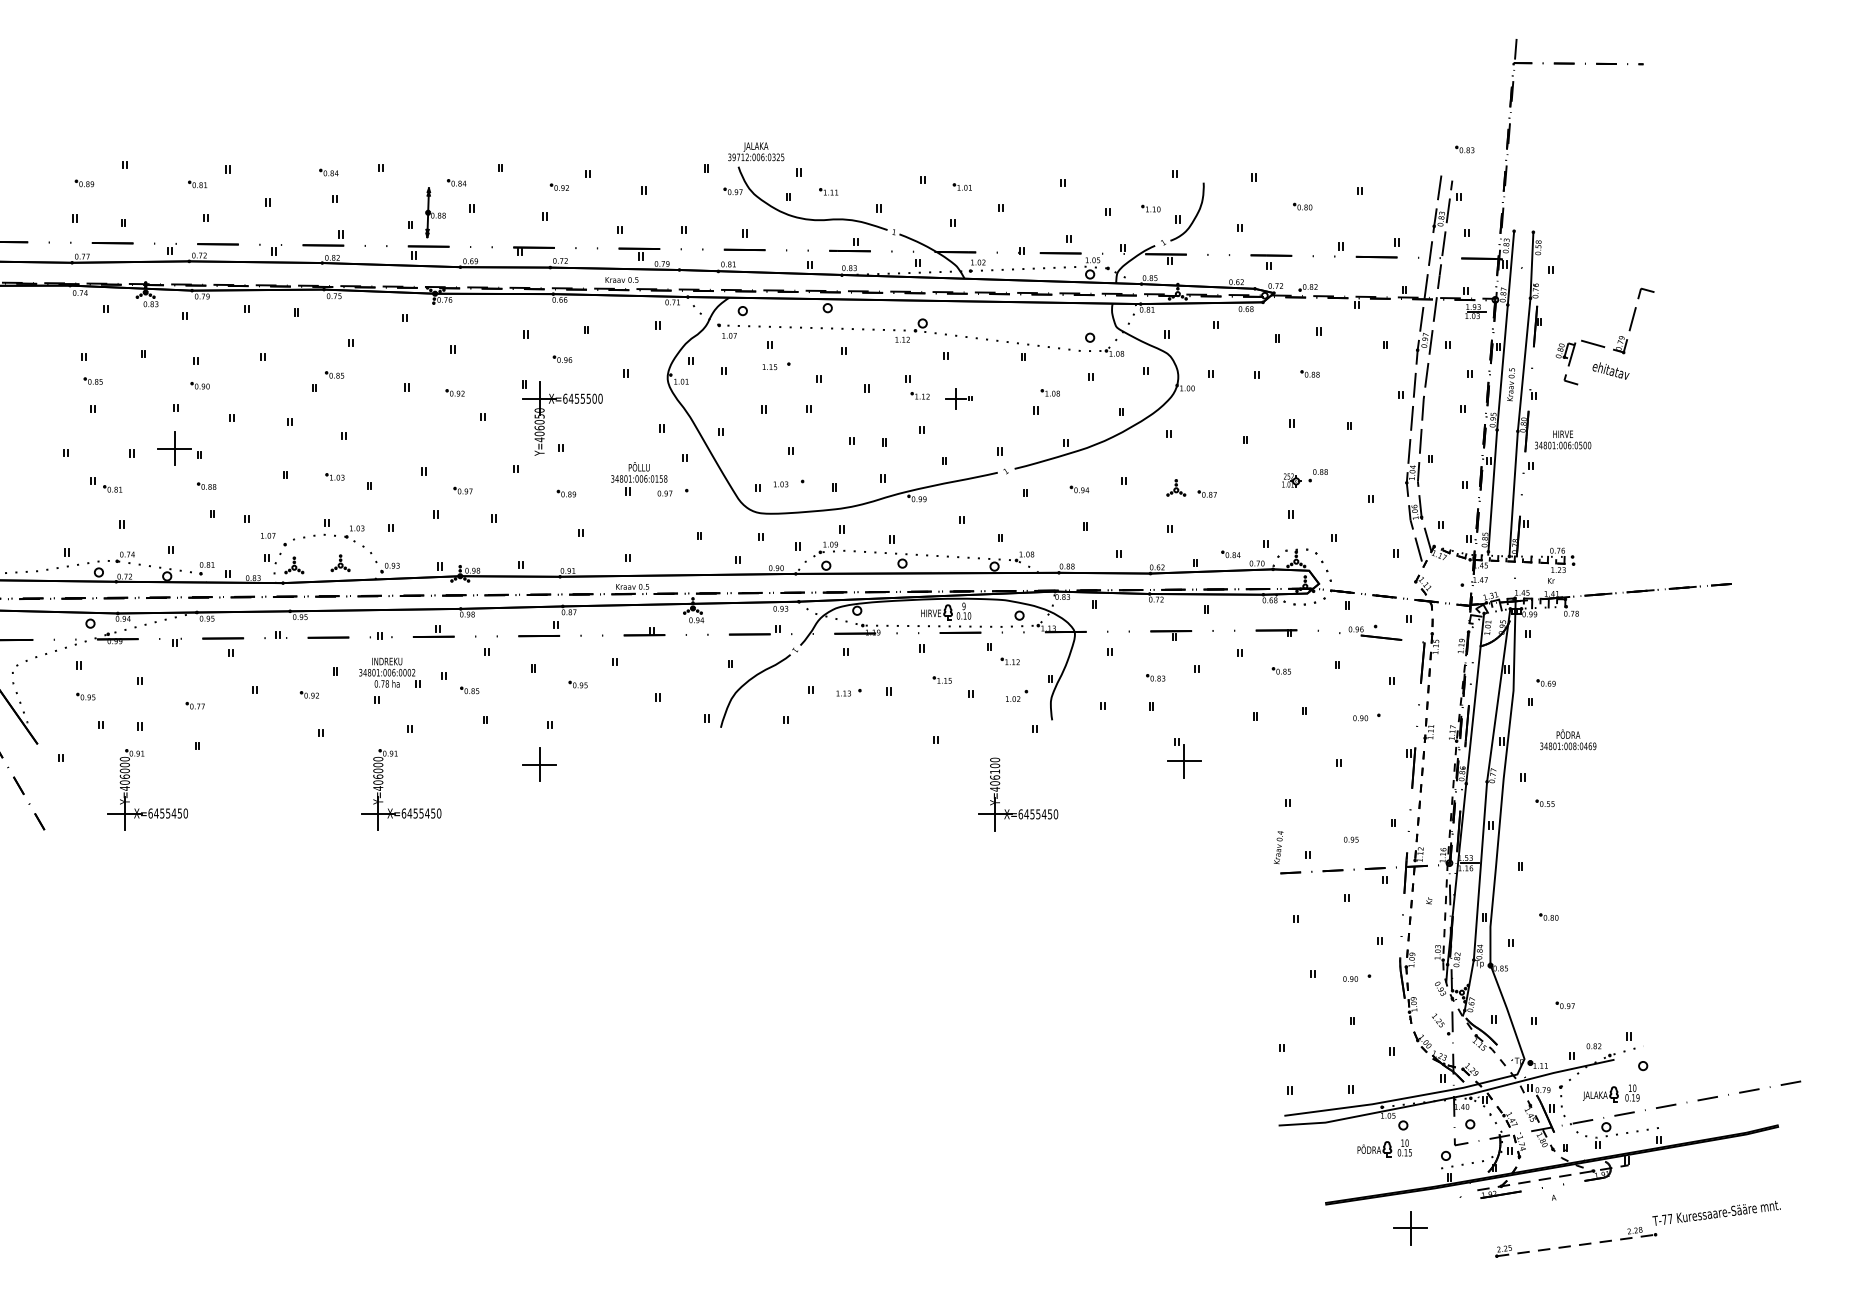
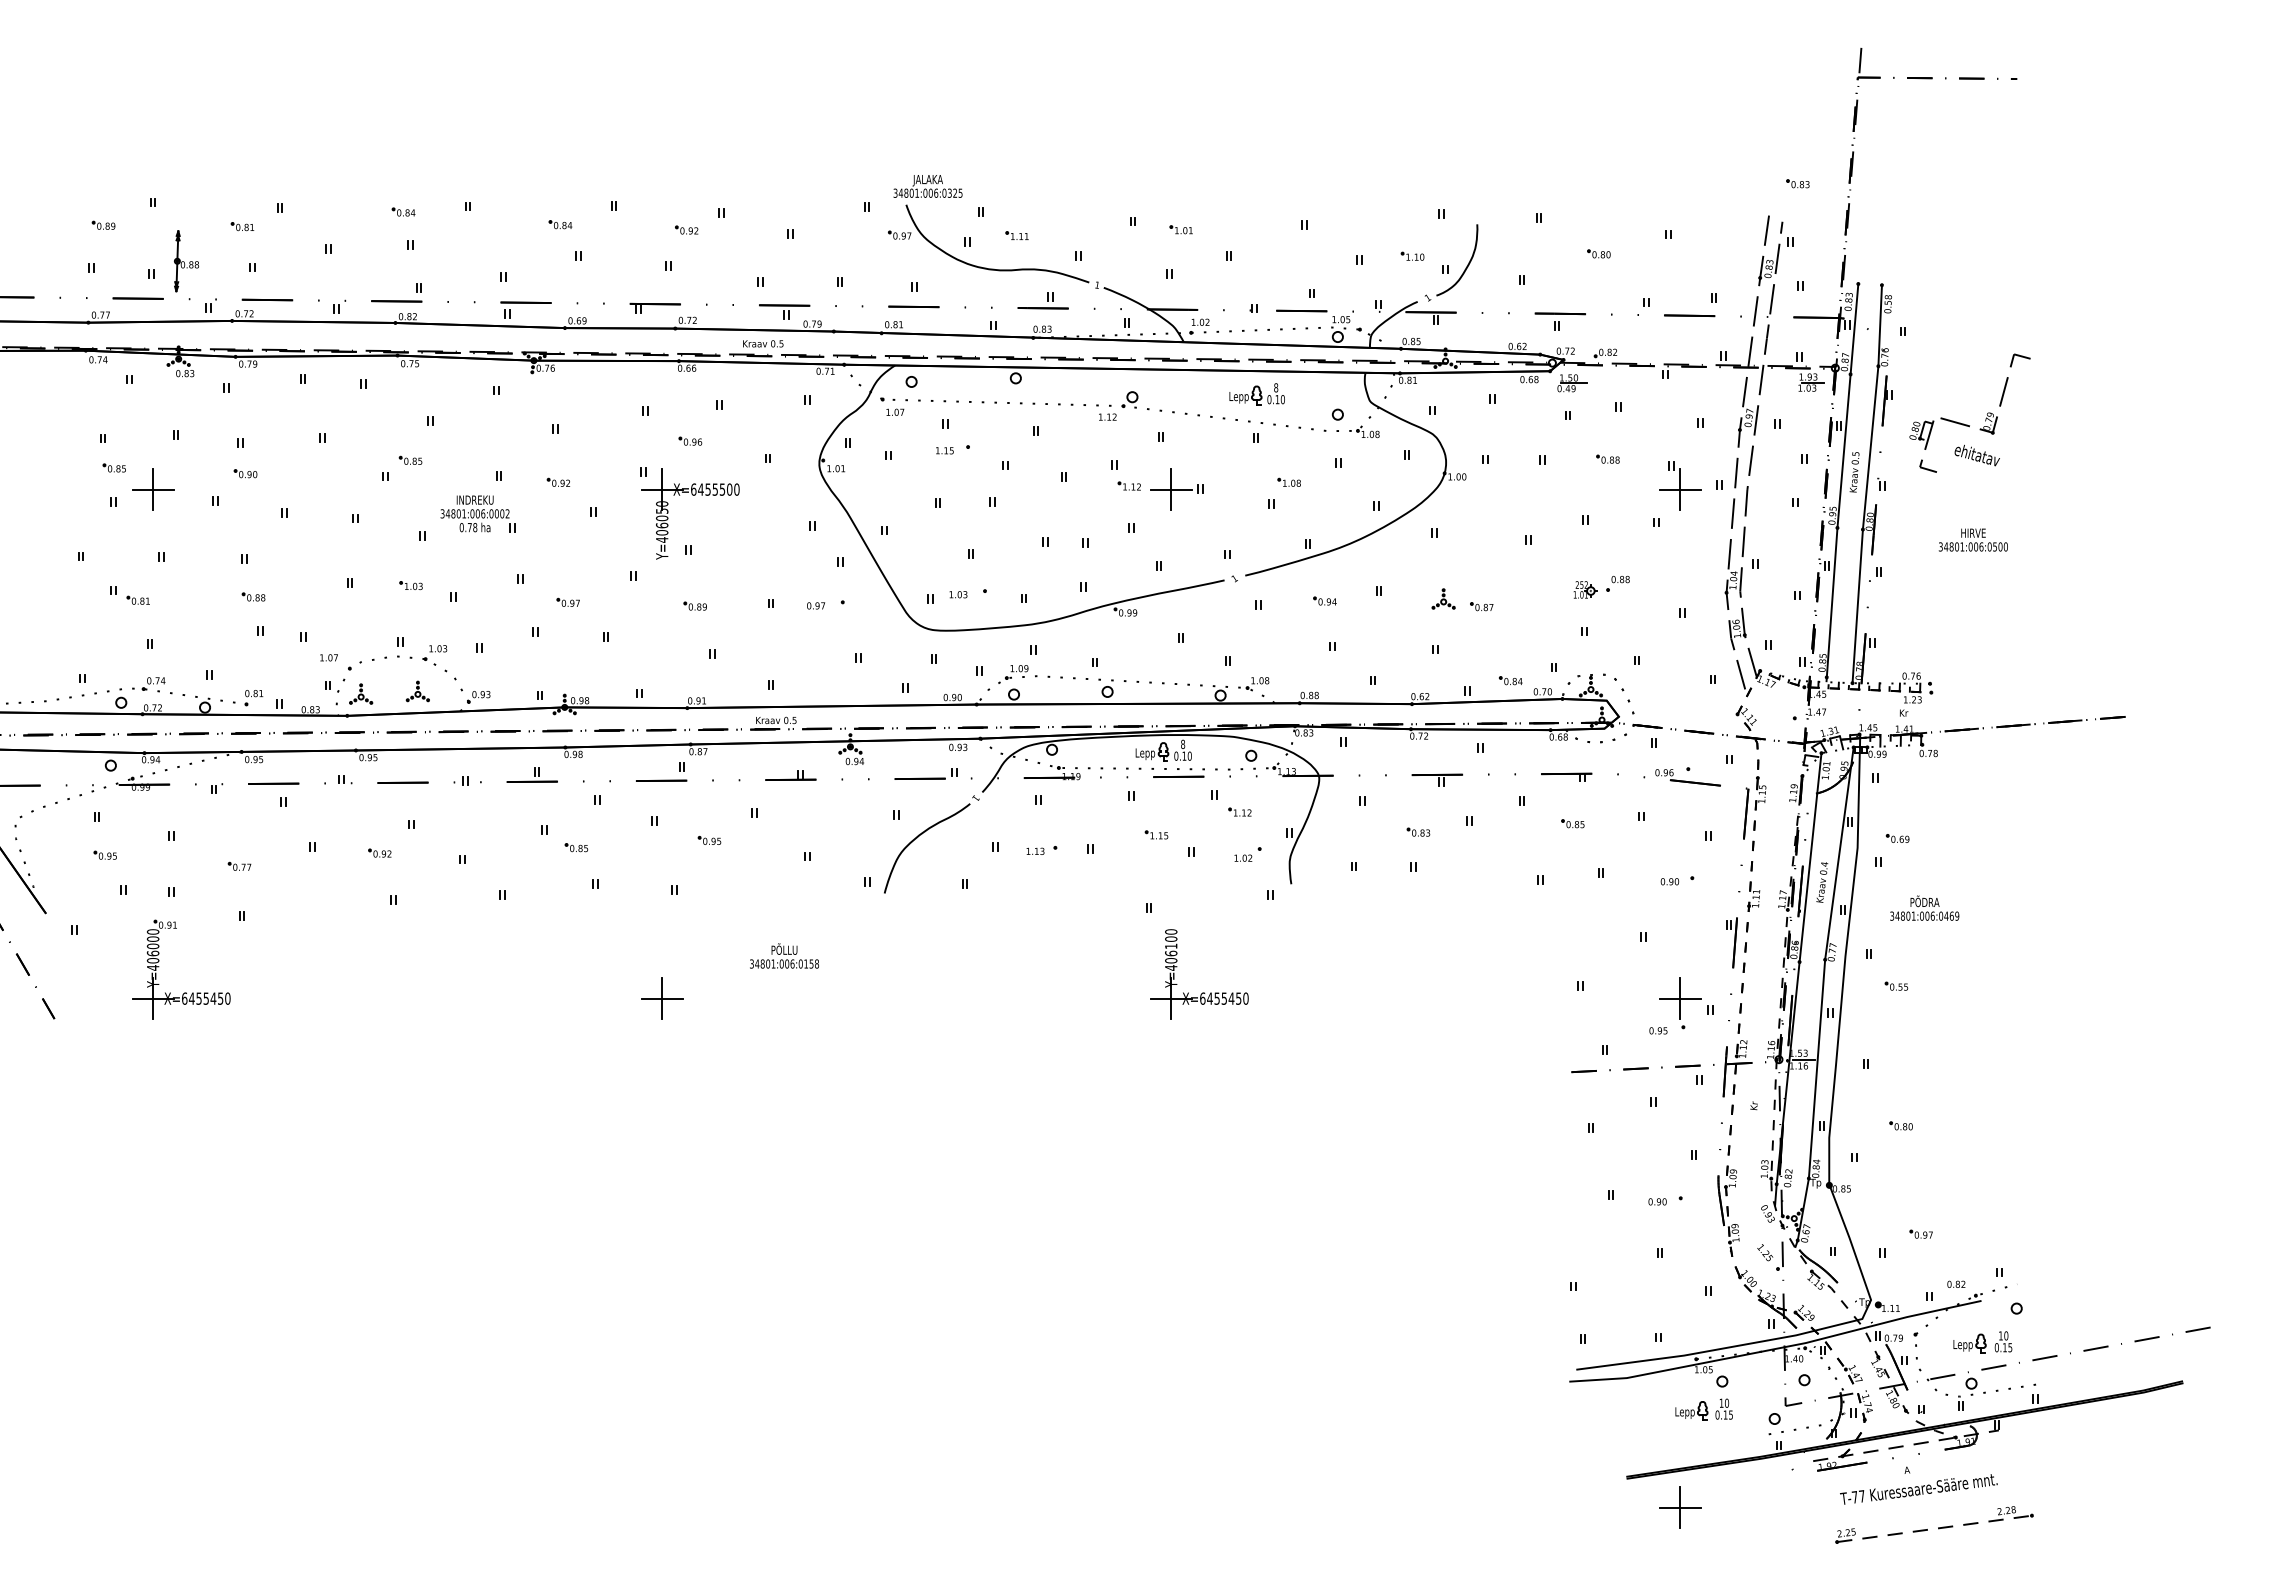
text: (740, 156) -> (908, 192), 39712:006:0325 -> 34801:006:0325
part: (435, 212) -> (186, 261), moved
part: (1281, 312) -> (1572, 383), added
part: (1023, 321) -> (1256, 394), added
part: (958, 398) -> (1176, 489), size x1.67
text: (1562, 439) -> (1972, 539), moved
part: (174, 448) -> (153, 489), moved
text: (639, 472) -> (784, 955), moved
text: (964, 606) -> (1183, 744), 9 -> 8
text: (930, 614) -> (1142, 754), HIRVE -> Lepp
part: (389, 672) -> (477, 513), moved
text: (1574, 745) -> (1932, 915), 34801:008:0469 -> 34801:006:0469
part: (1184, 757) -> (1680, 485), moved
part: (539, 764) -> (662, 998), moved
part: (383, 787) -> (470, 966), removed
part: (1020, 809) -> (1202, 992), moved
part: (1369, 817) -> (1680, 1003), added
text: (1278, 847) -> (1822, 882), moved
text: (1594, 1096) -> (1957, 1345), JALAKA -> Lepp
text: (1638, 1097) -> (2010, 1347), 0.19 -> 0.15
text: (1369, 1149) -> (1680, 1411), PÕDRA -> Lepp
text: (1716, 1213) -> (1918, 1489), moved
part: (1410, 1228) -> (1680, 1507), moved

